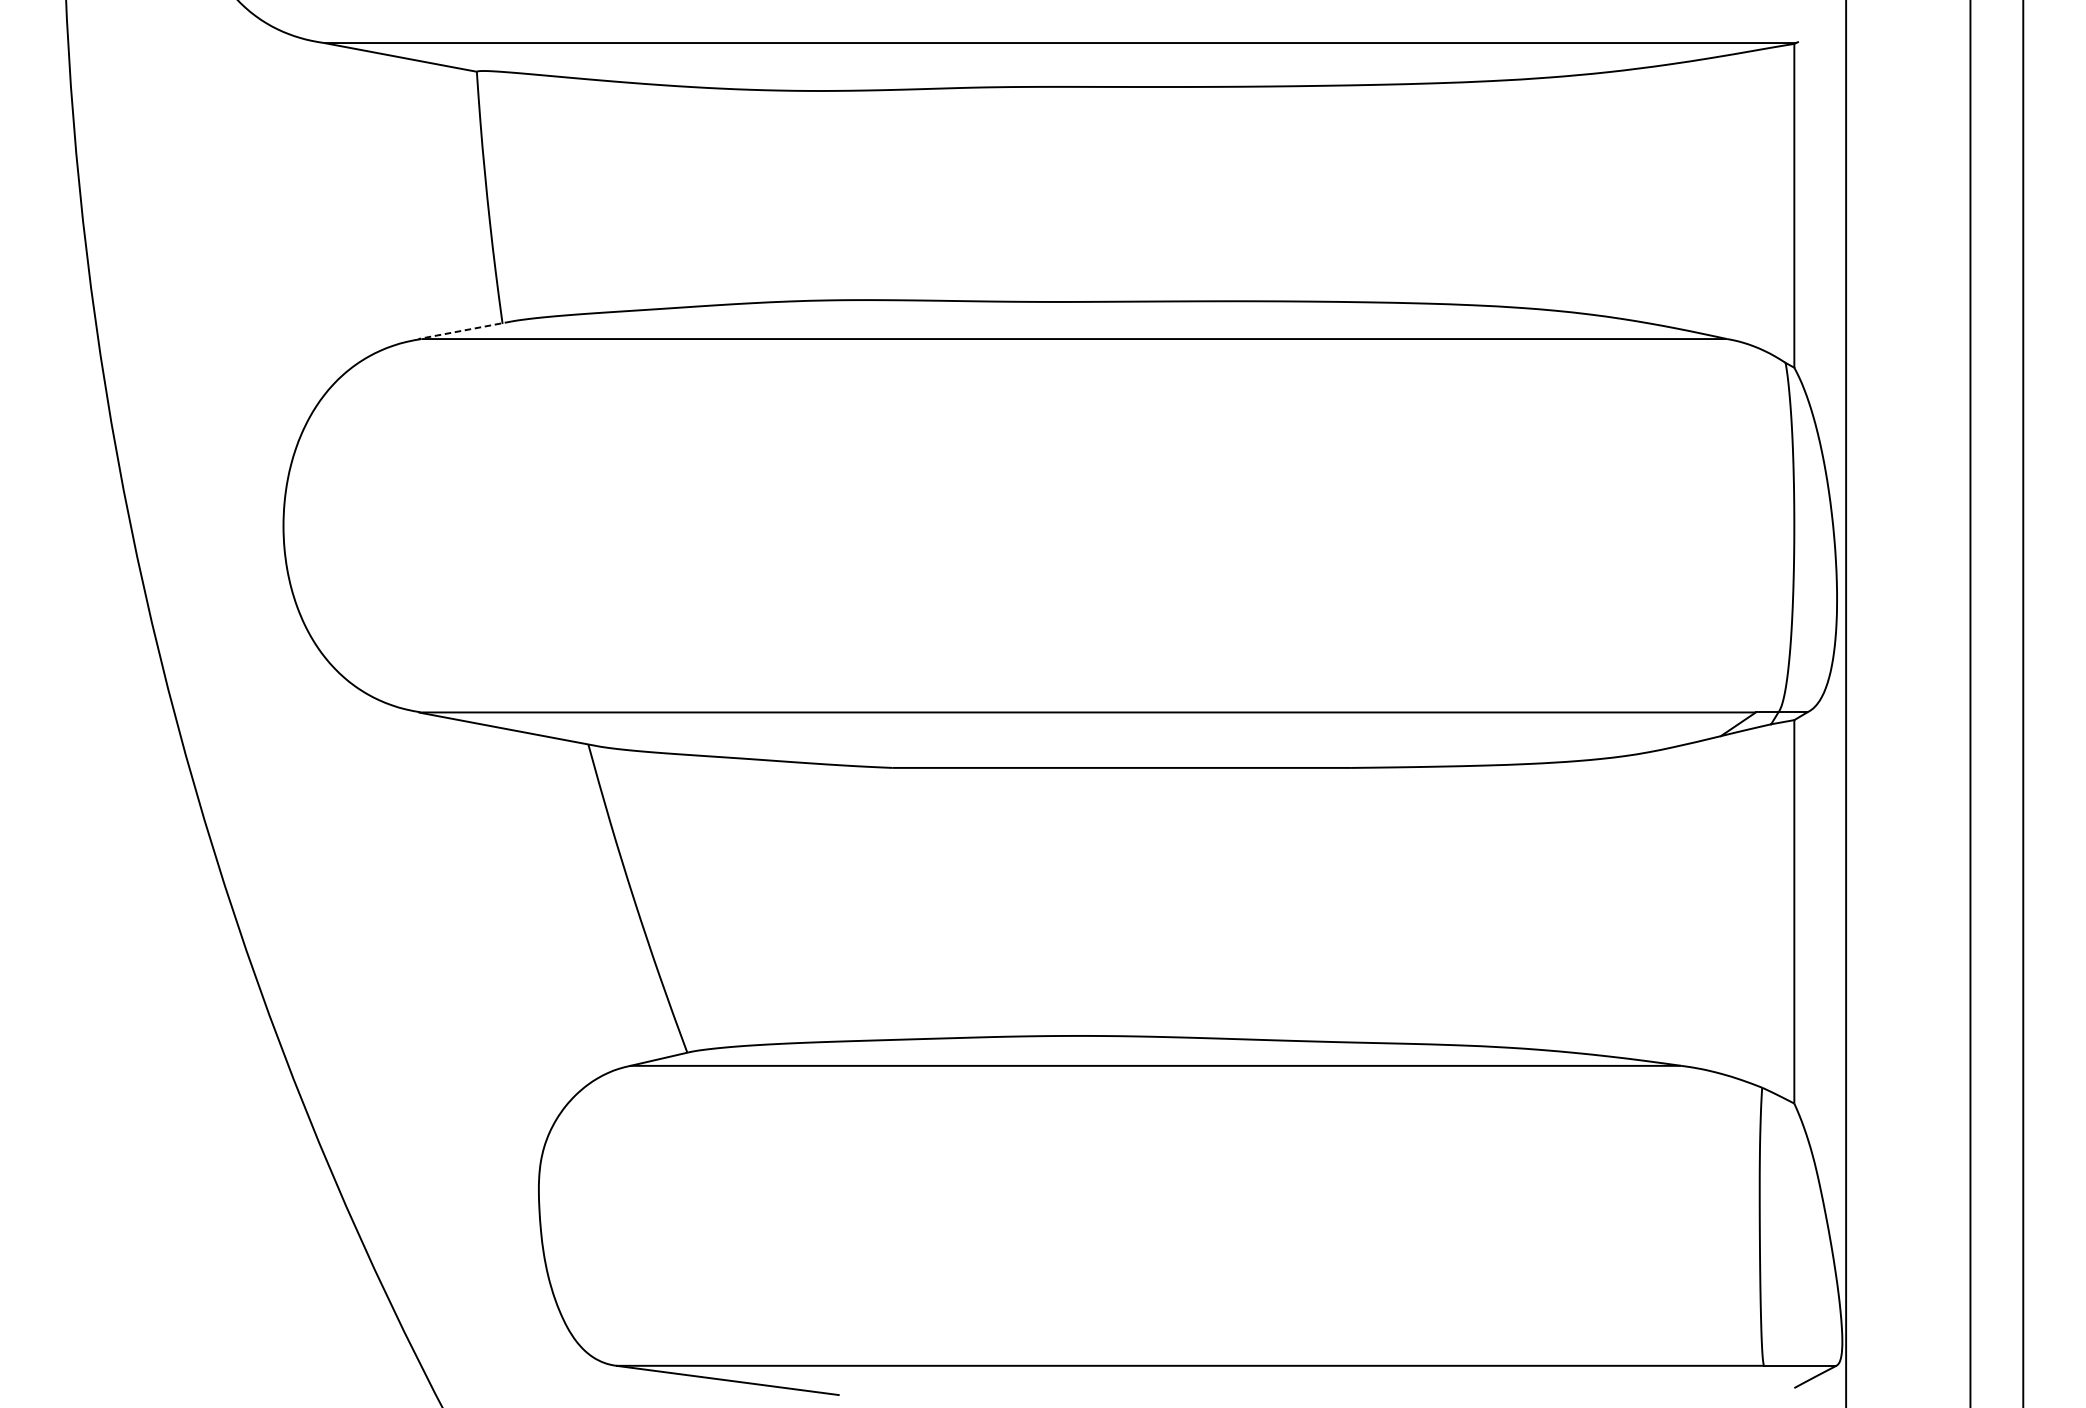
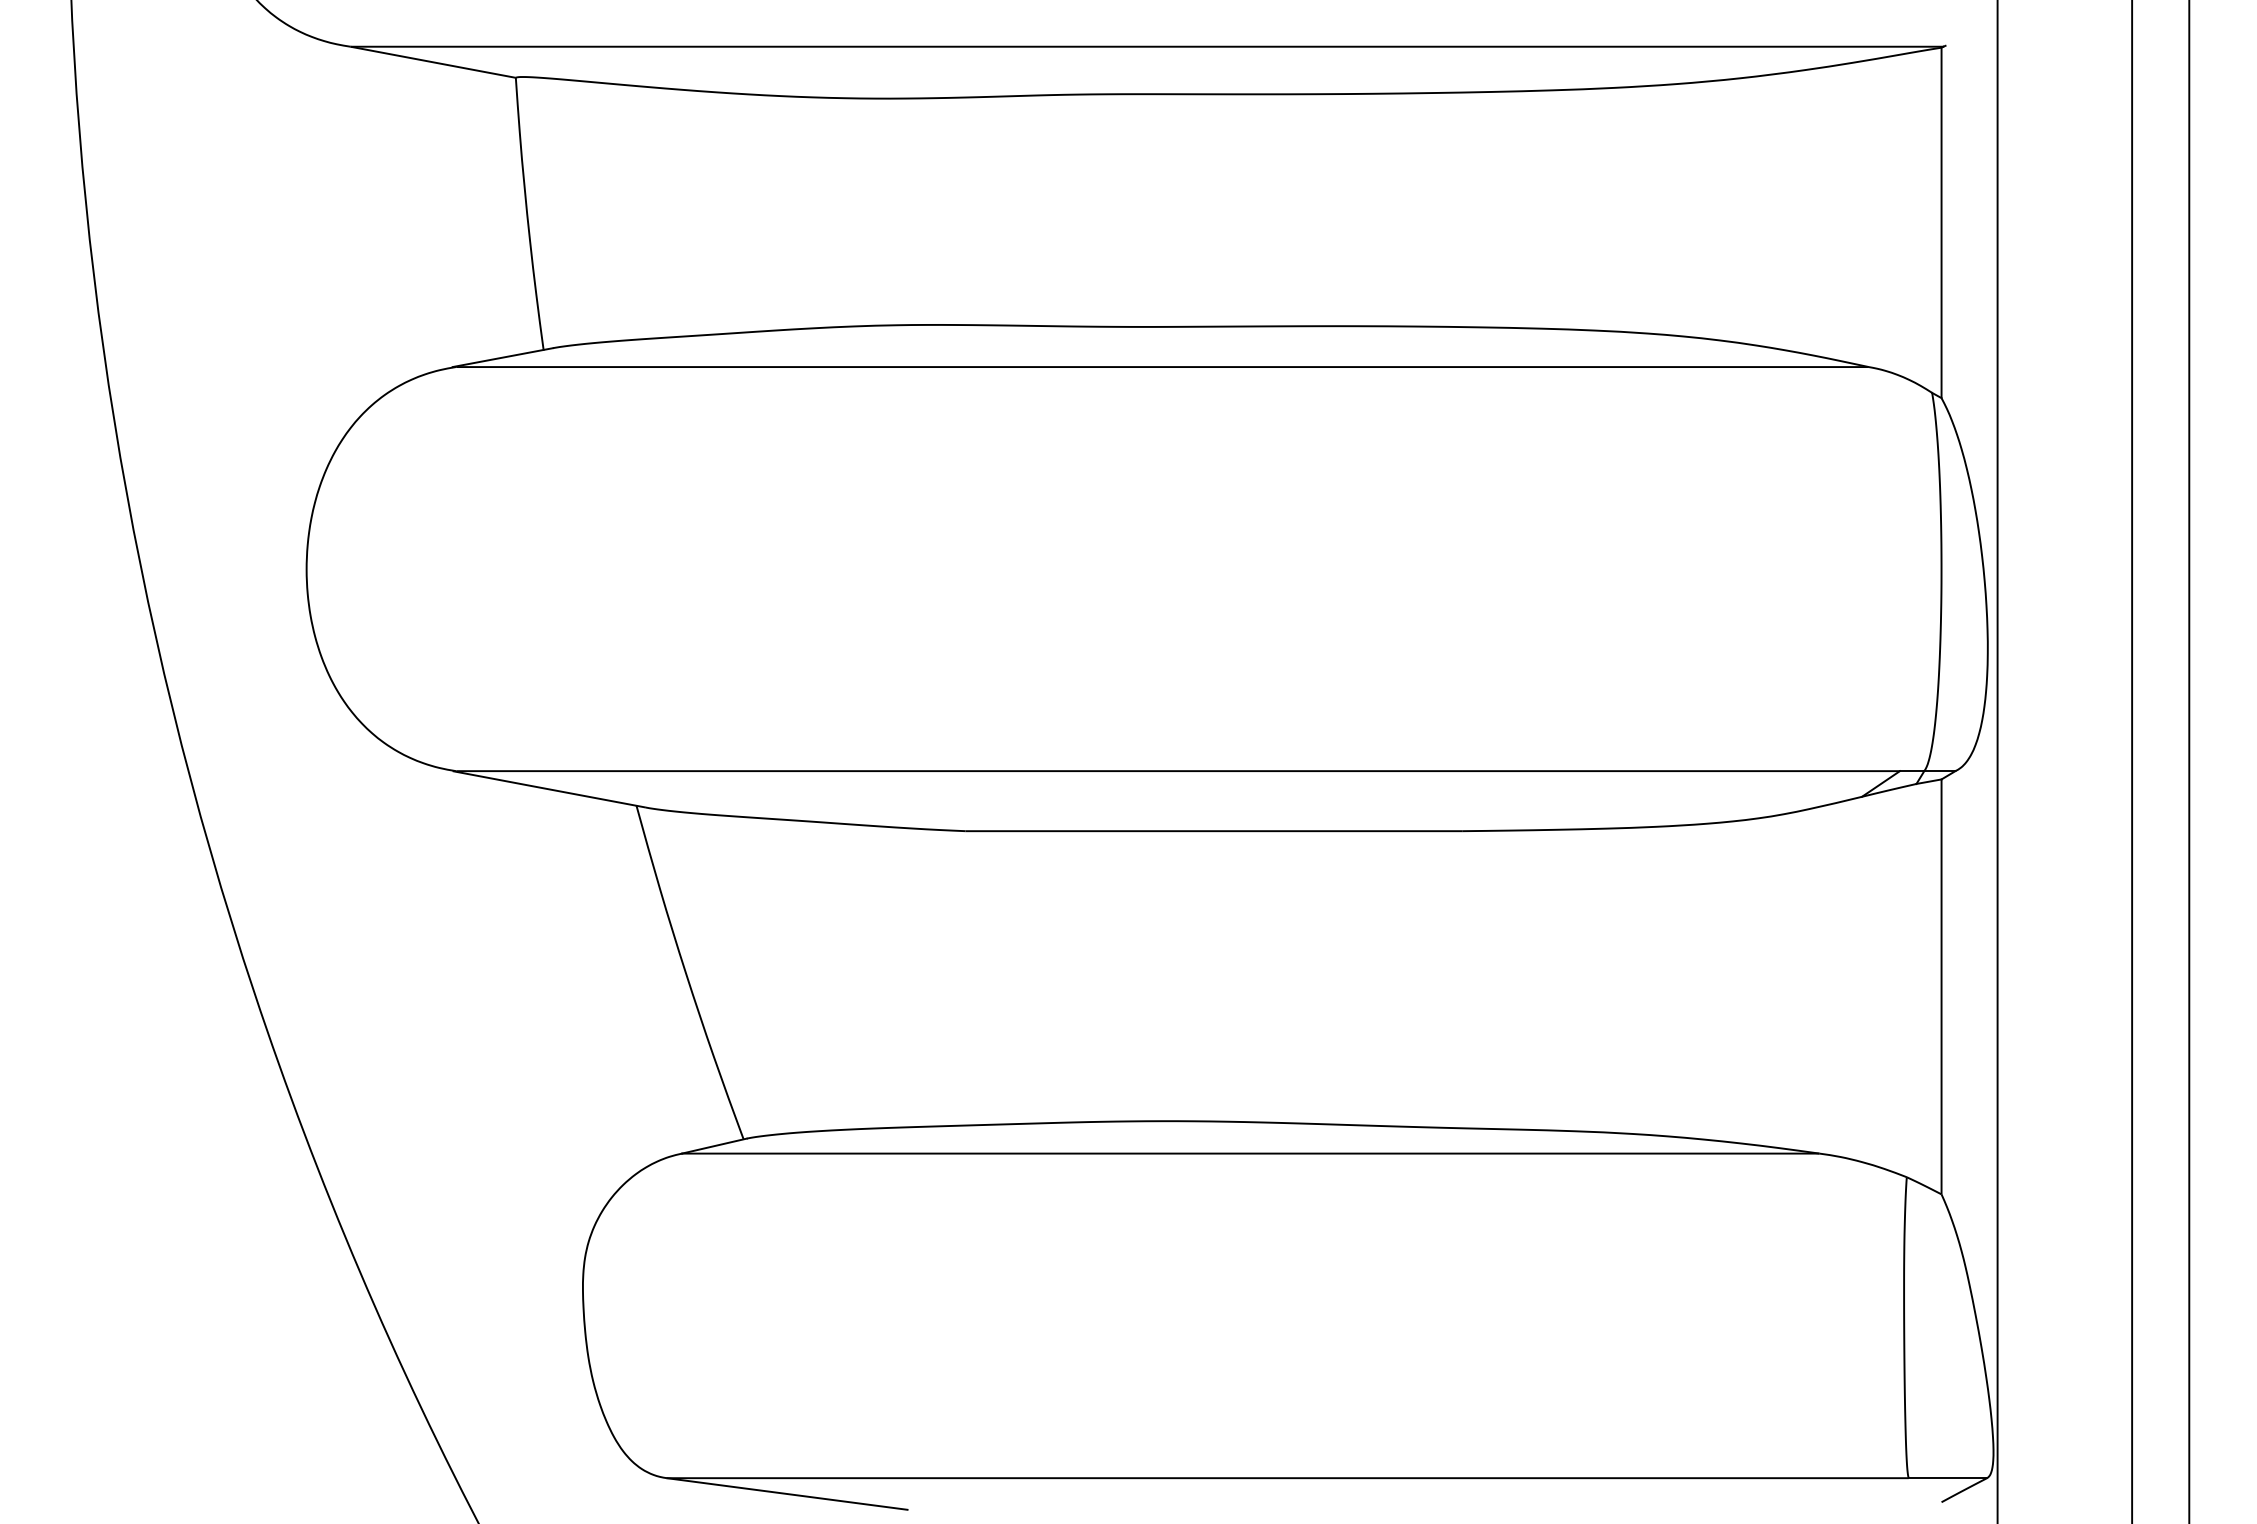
line: (464, 330) -> (502, 357), dashed -> solid

